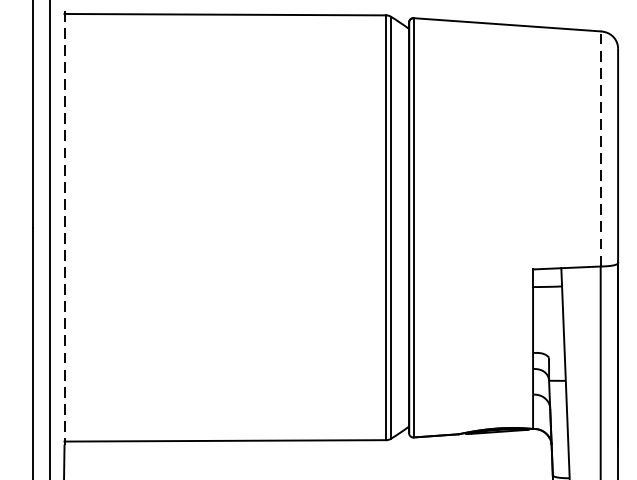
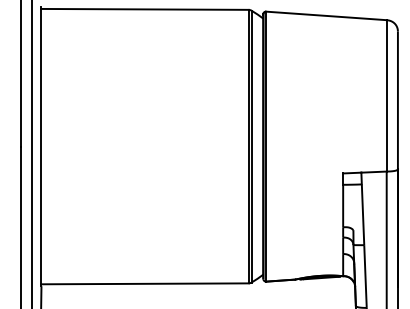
line: (600, 148) -> (386, 95), dashed -> solid
line: (64, 227) -> (41, 146), dashed -> solid

